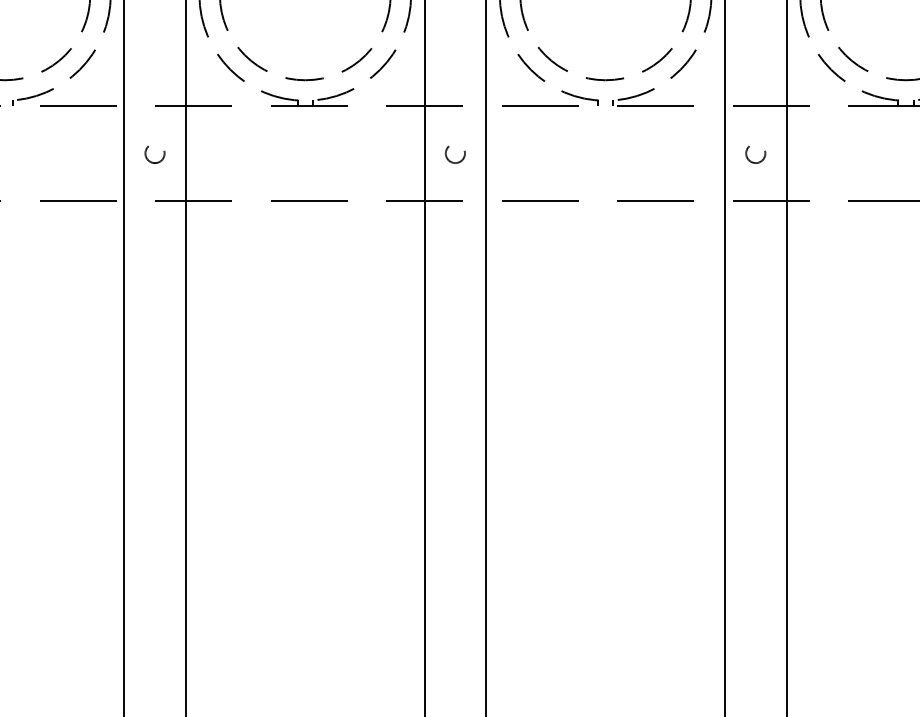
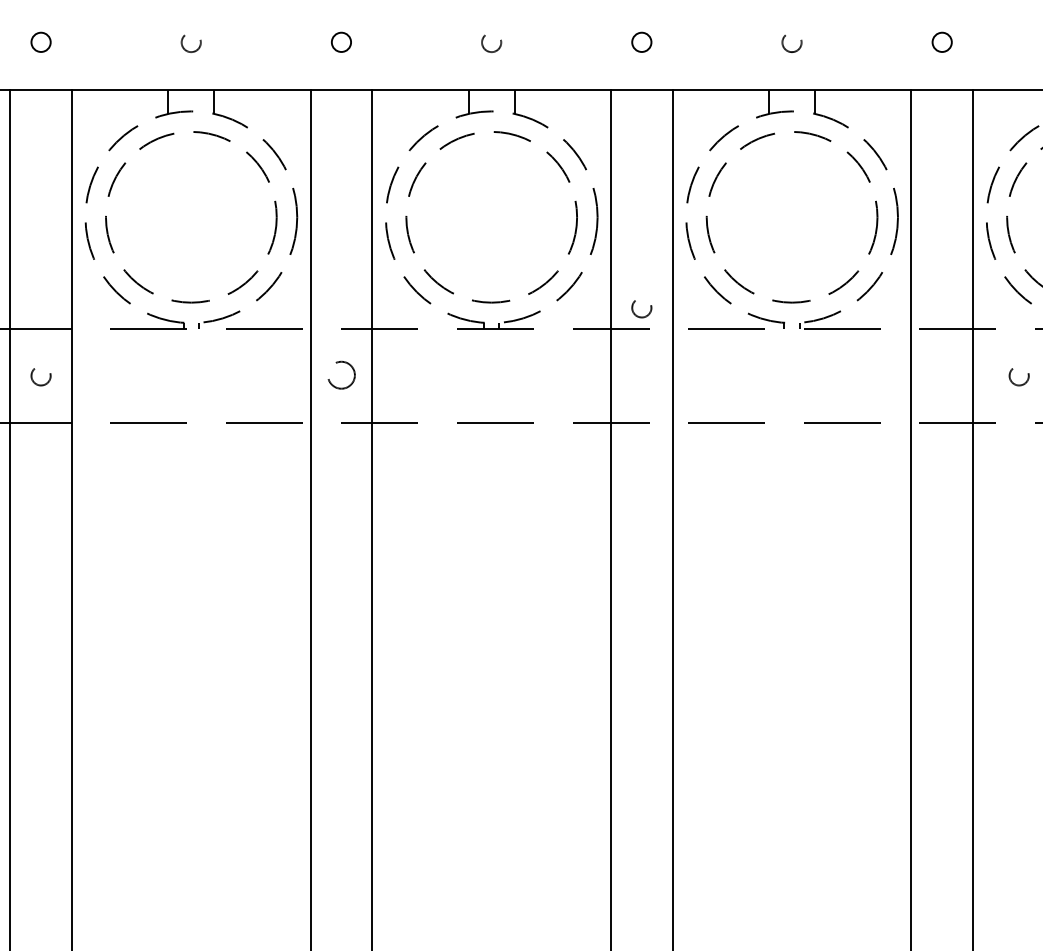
circle: (155, 155) -> (341, 377), size x1.4
circle: (455, 155) -> (641, 309), moved
circle: (755, 155) -> (1018, 377), moved

